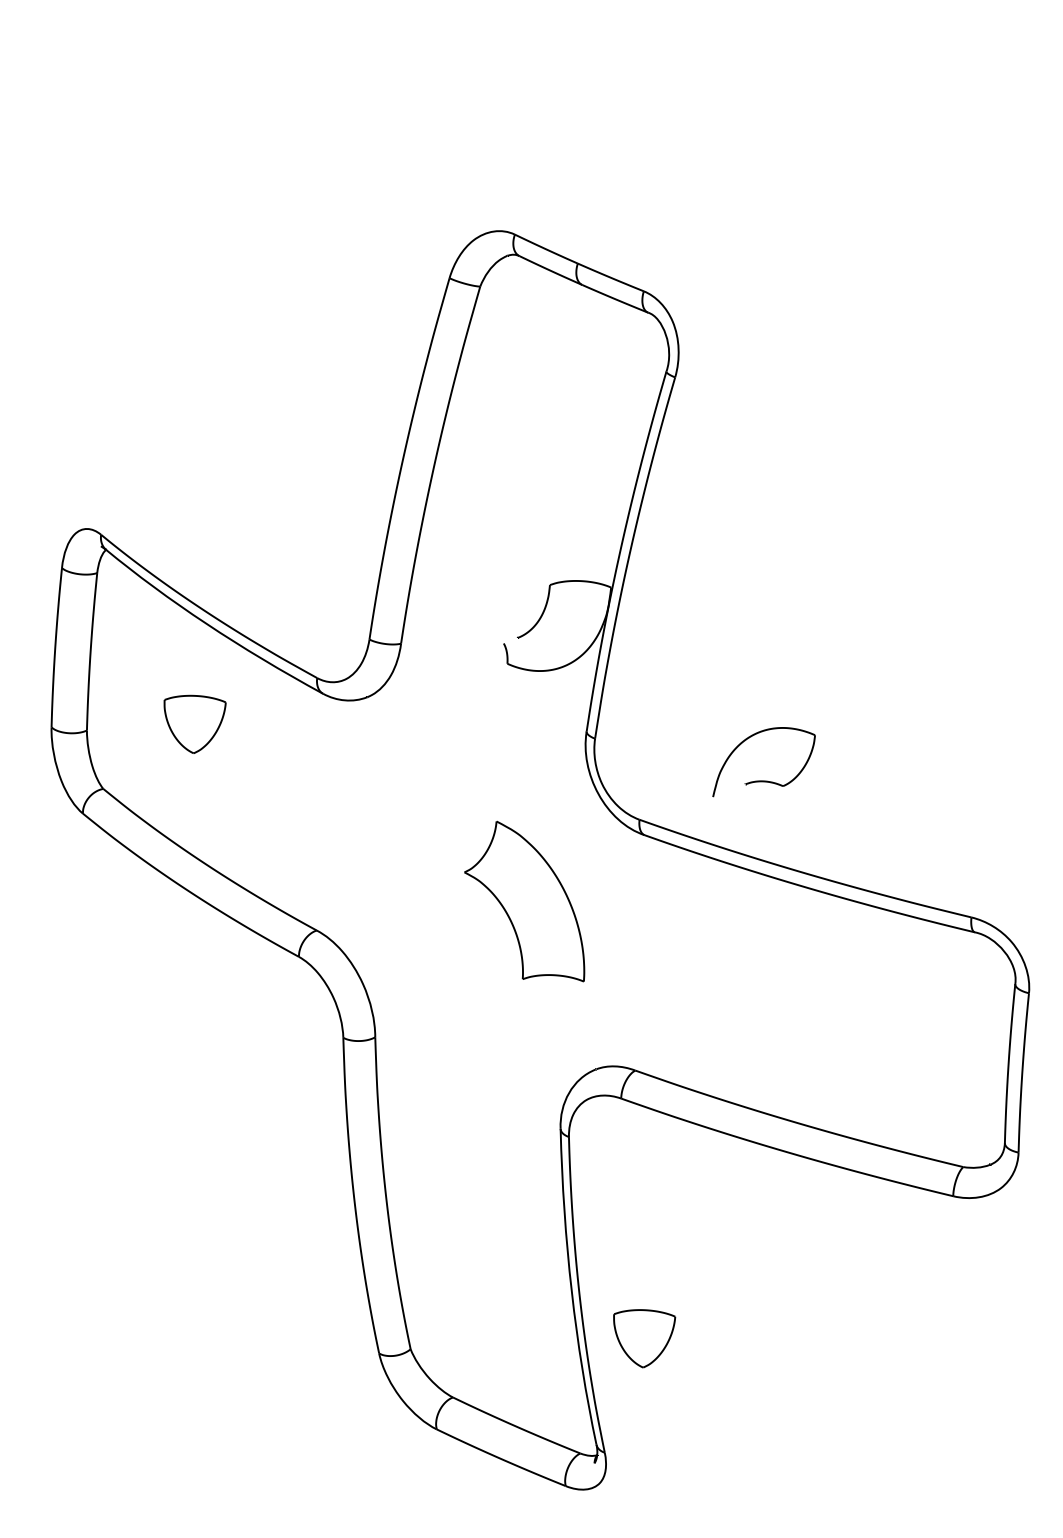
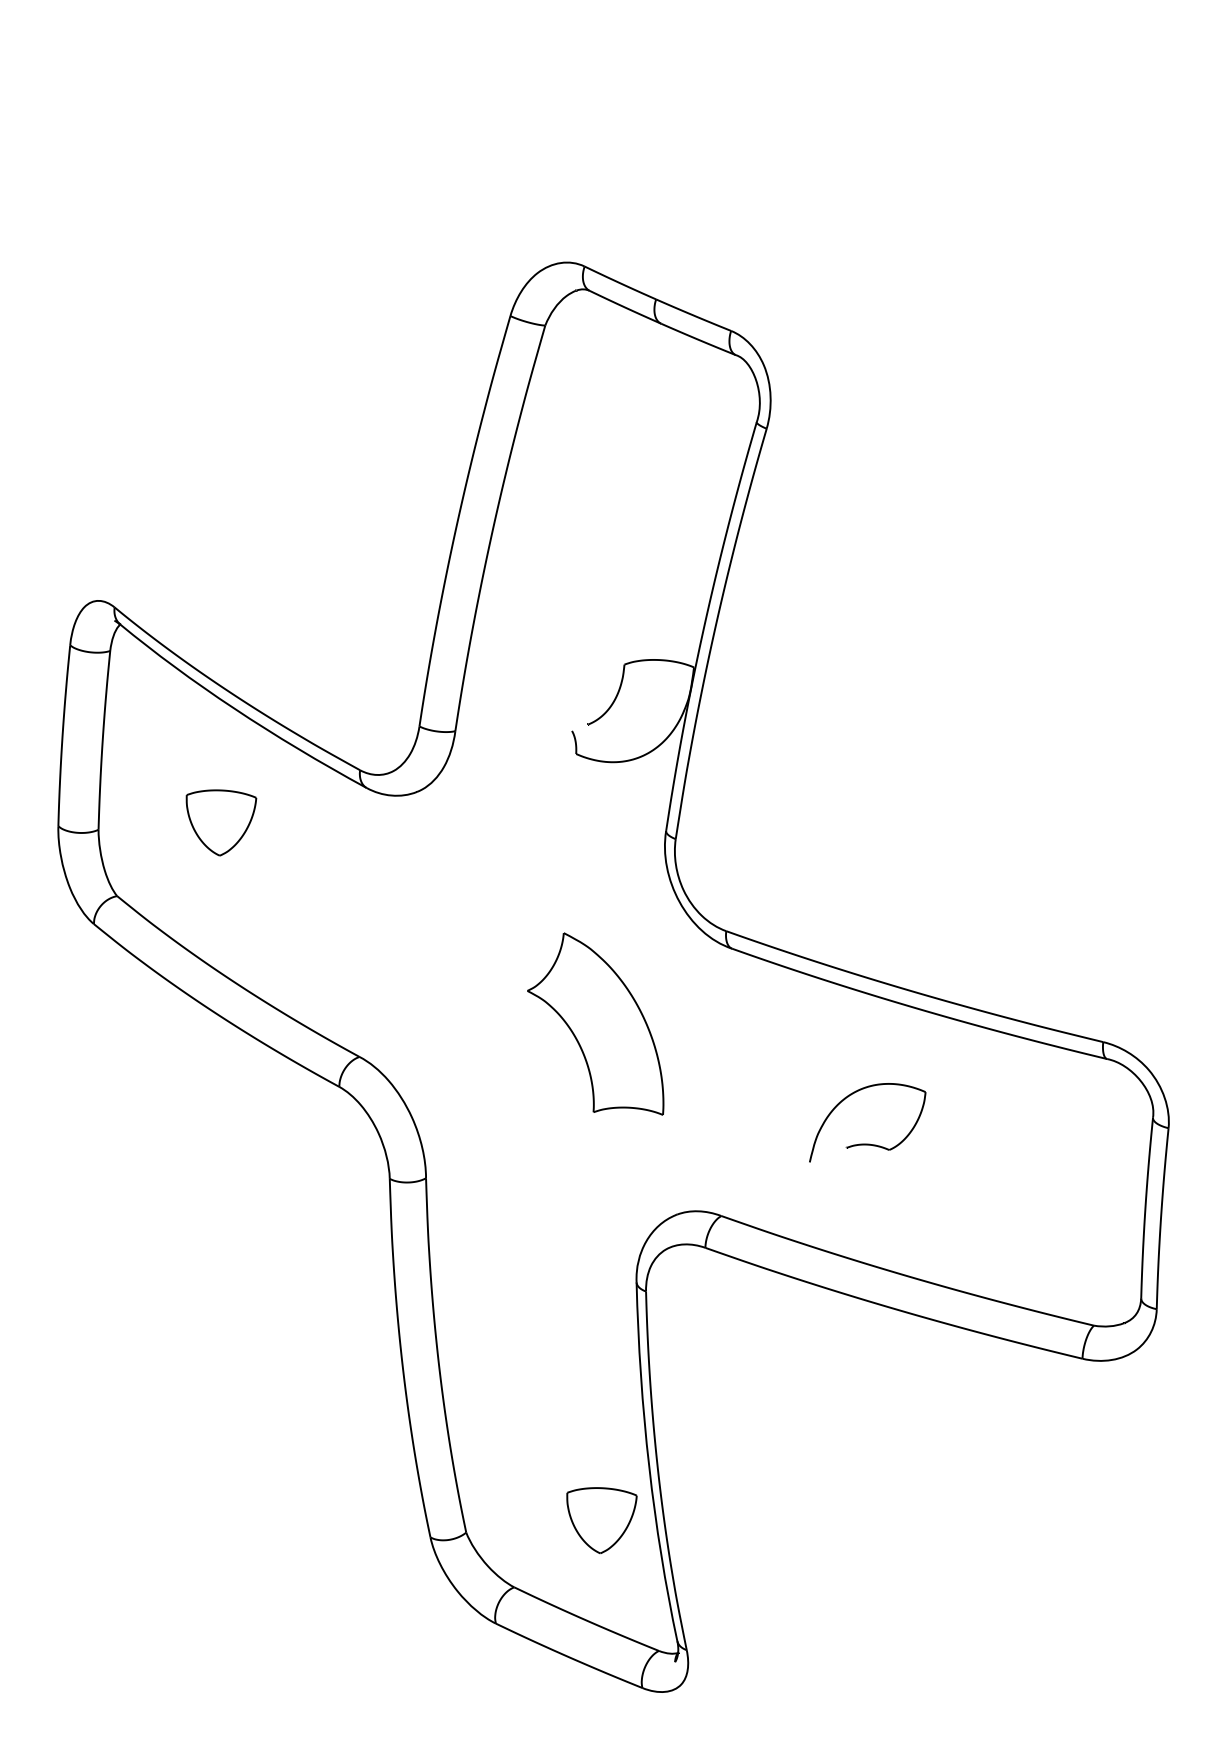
part: (763, 780) -> (867, 1143), moved
part: (644, 1338) -> (601, 1520), moved

